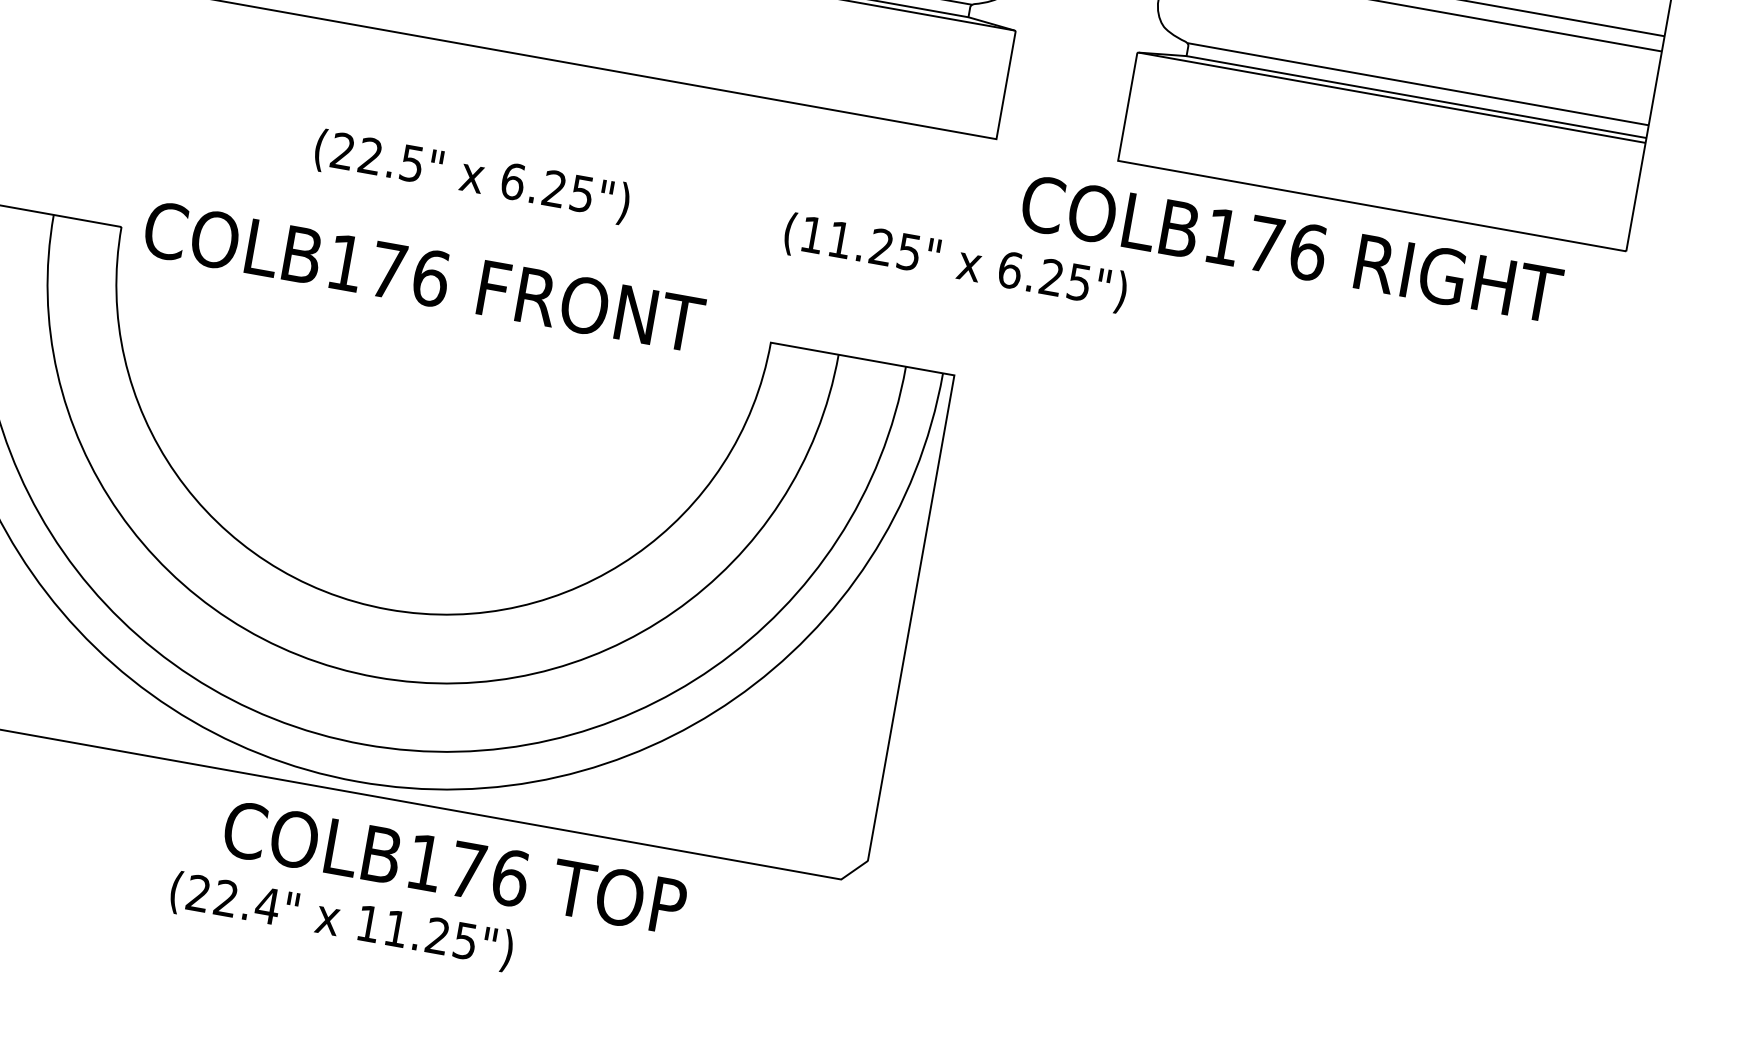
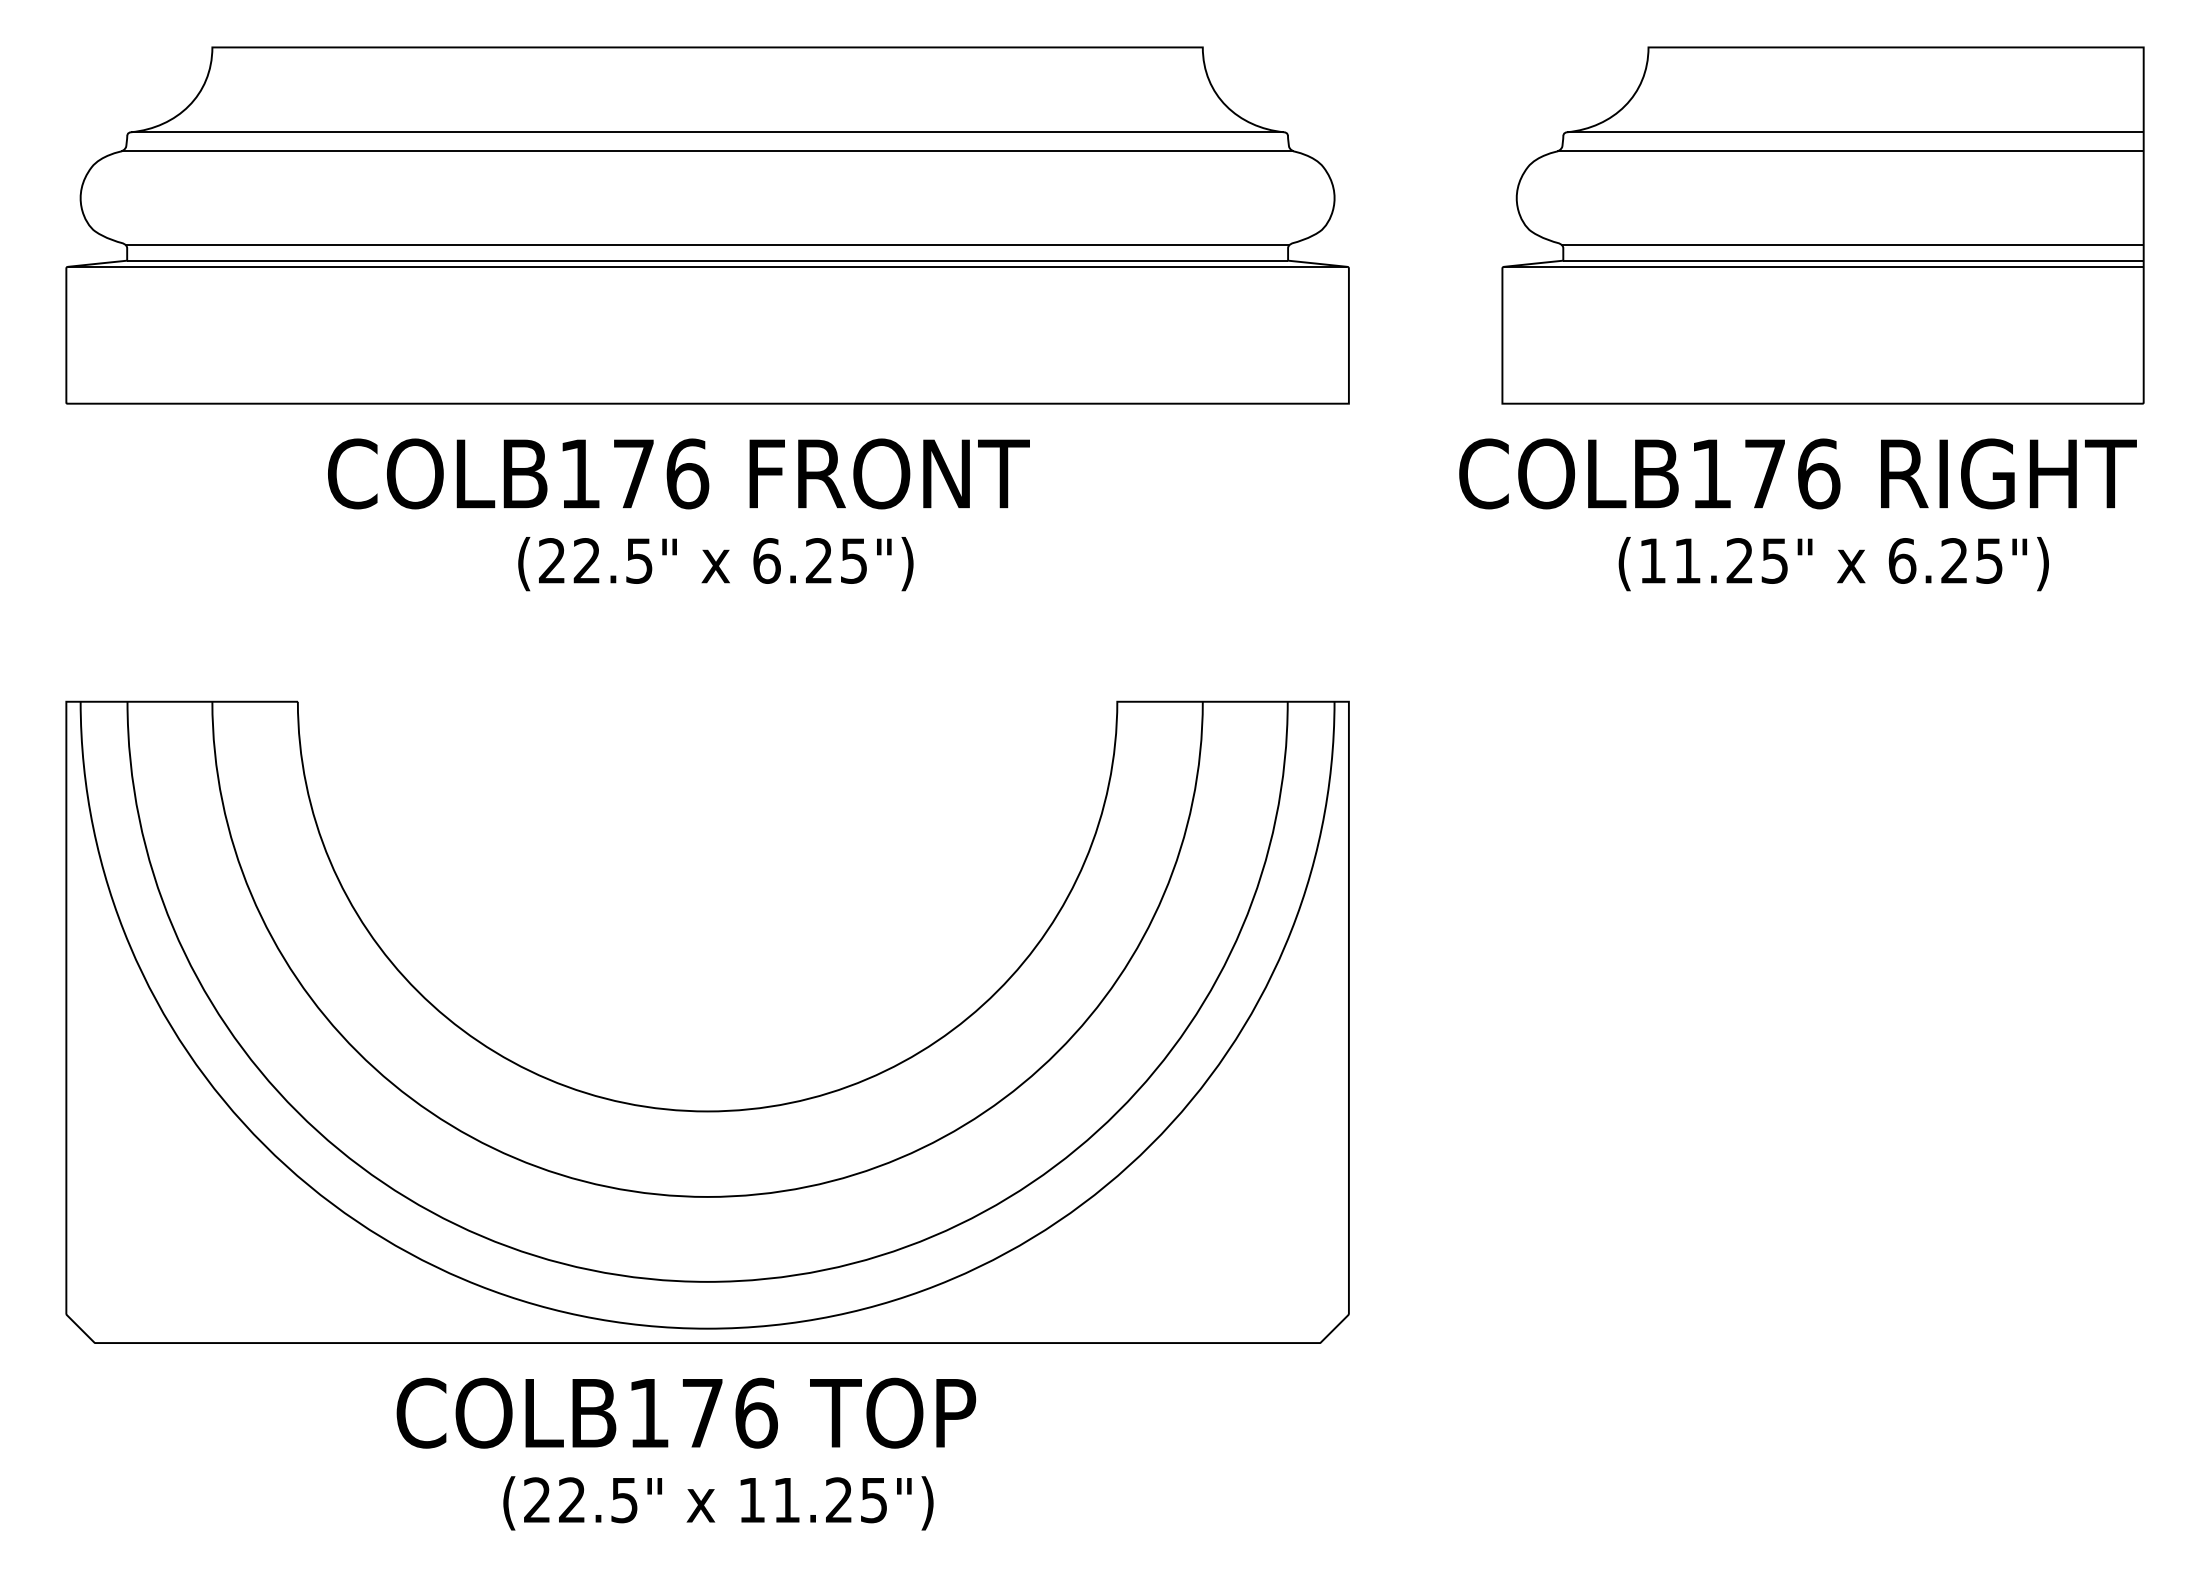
text: (1291, 248) -> (1797, 473), moved
text: (955, 263) -> (1833, 564), moved
text: (423, 276) -> (678, 473), moved
text: (455, 867) -> (686, 1412), moved
text: (267, 906) -> (624, 1500), (22.4" -> (22.5"

